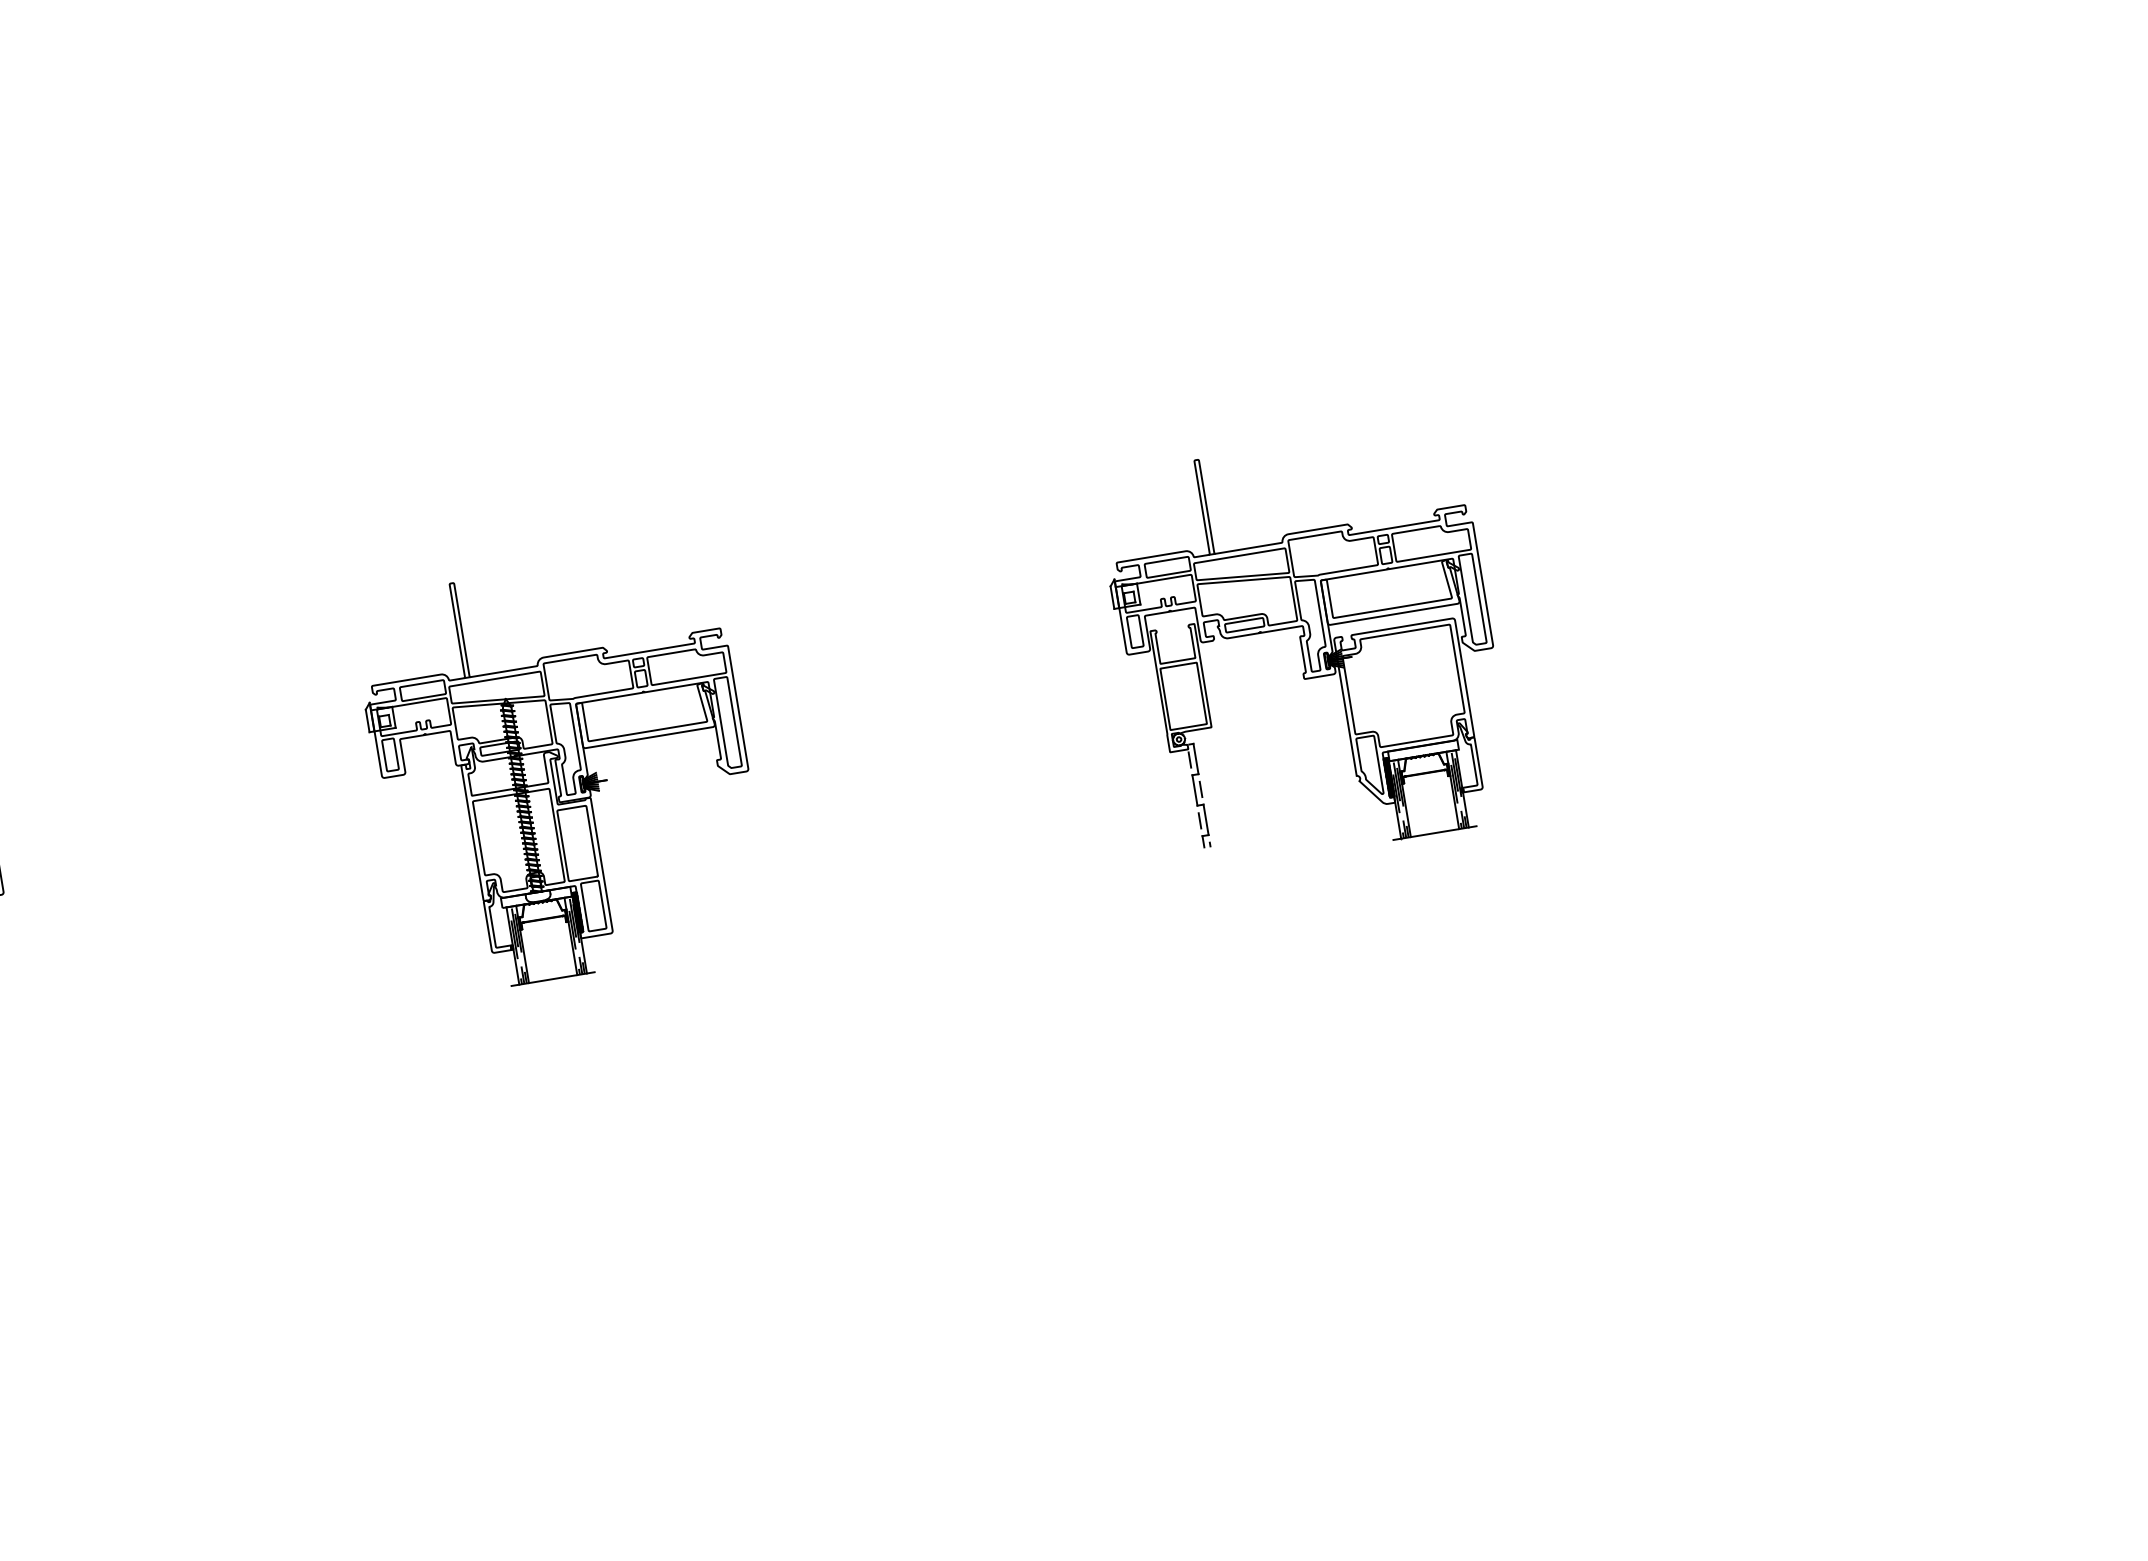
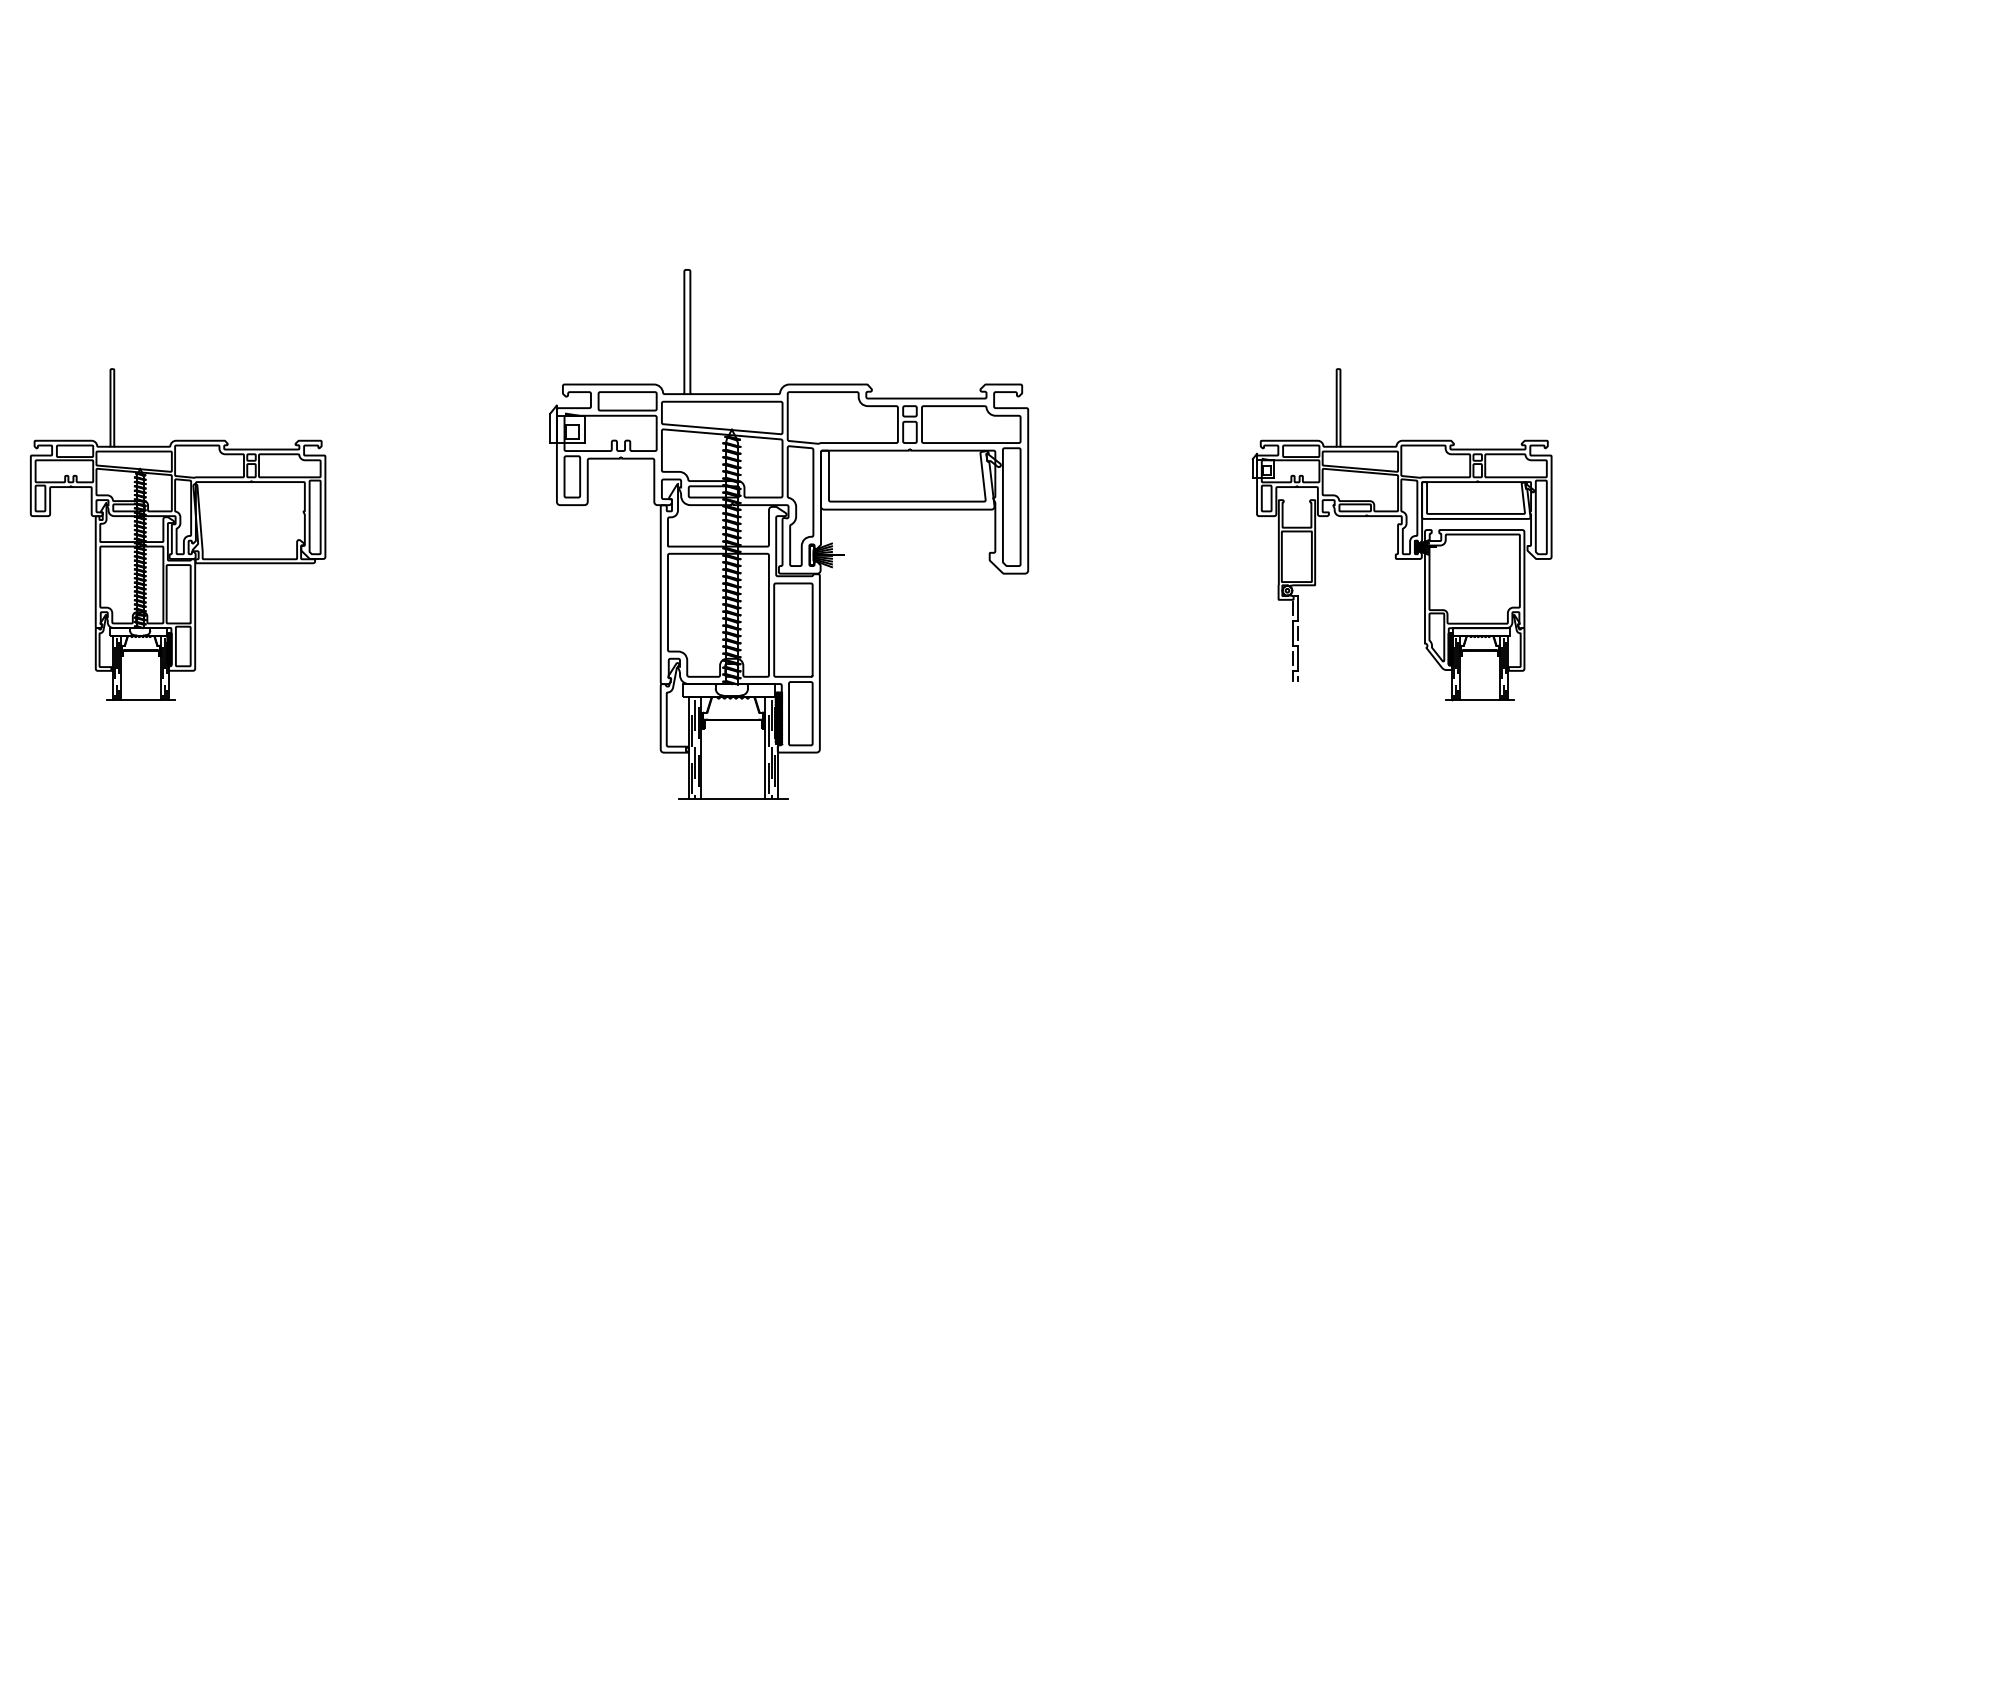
part: (561, 771) -> (788, 534), size x1.6

